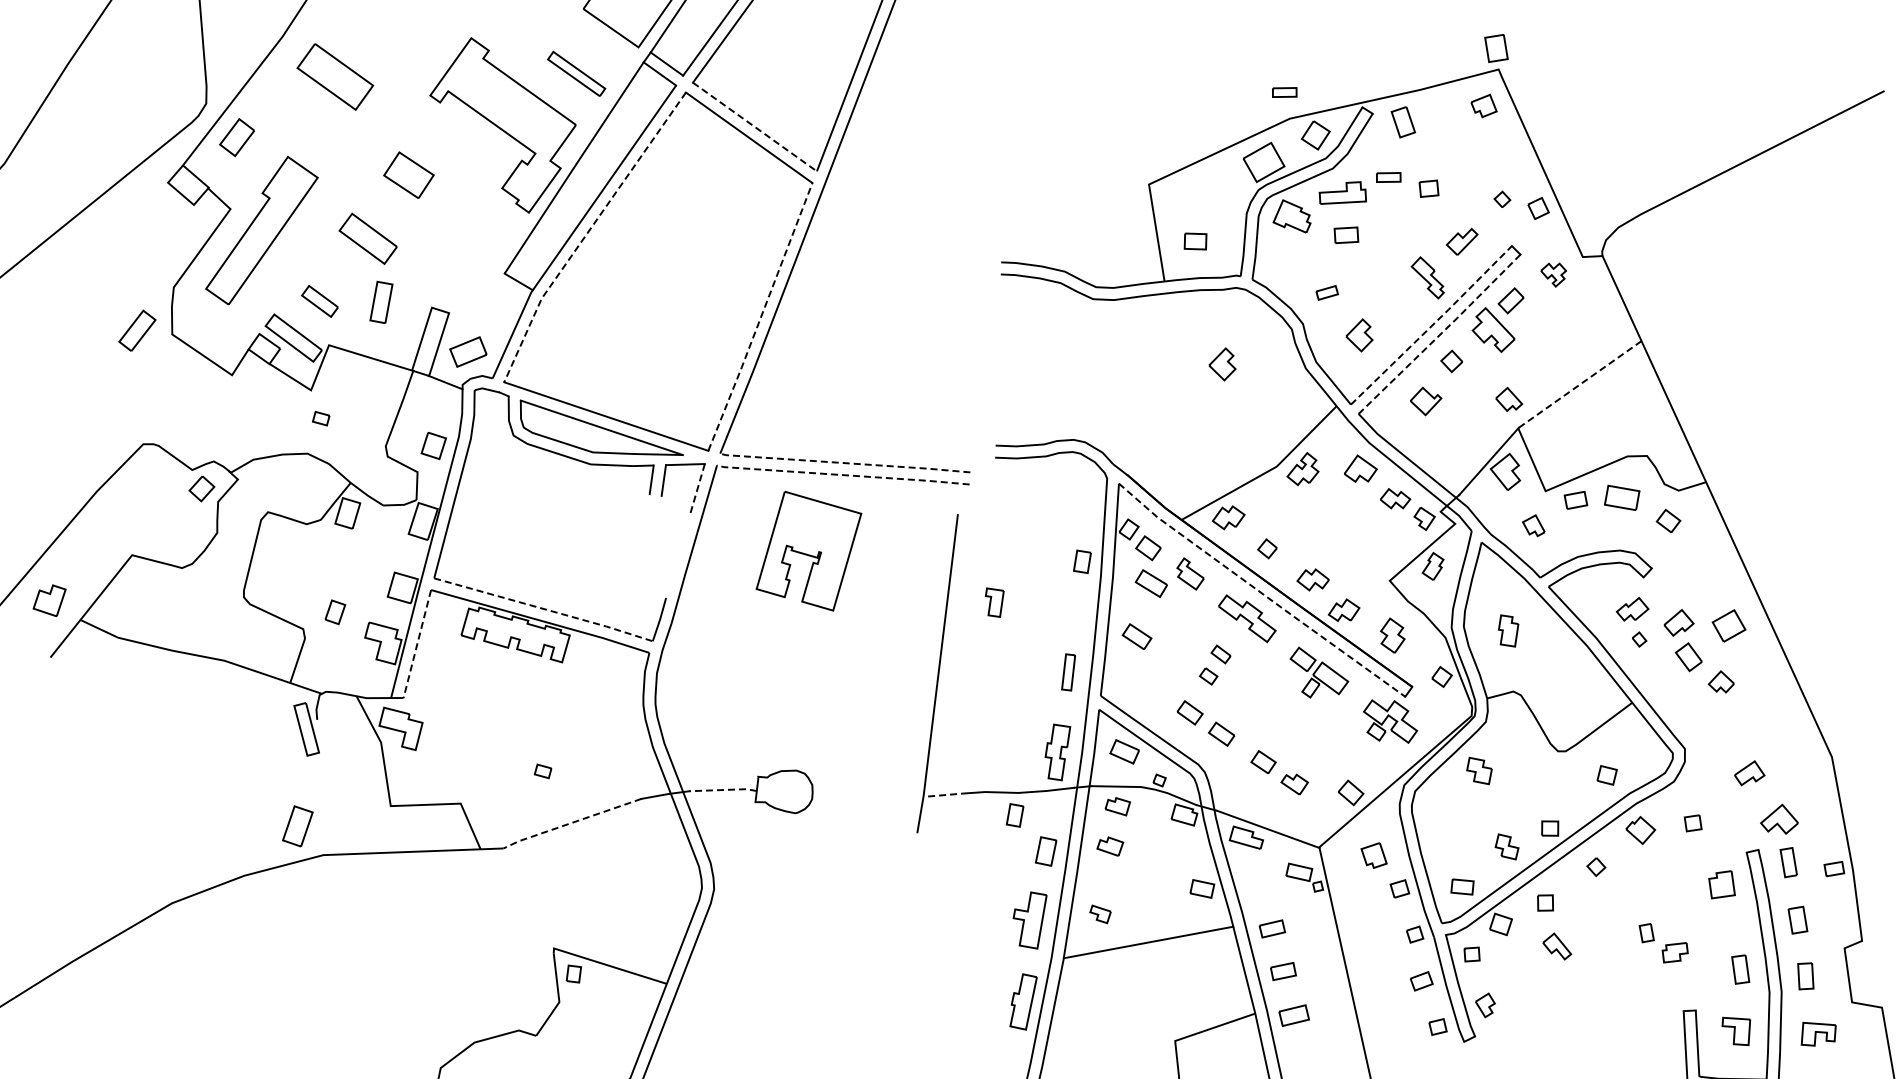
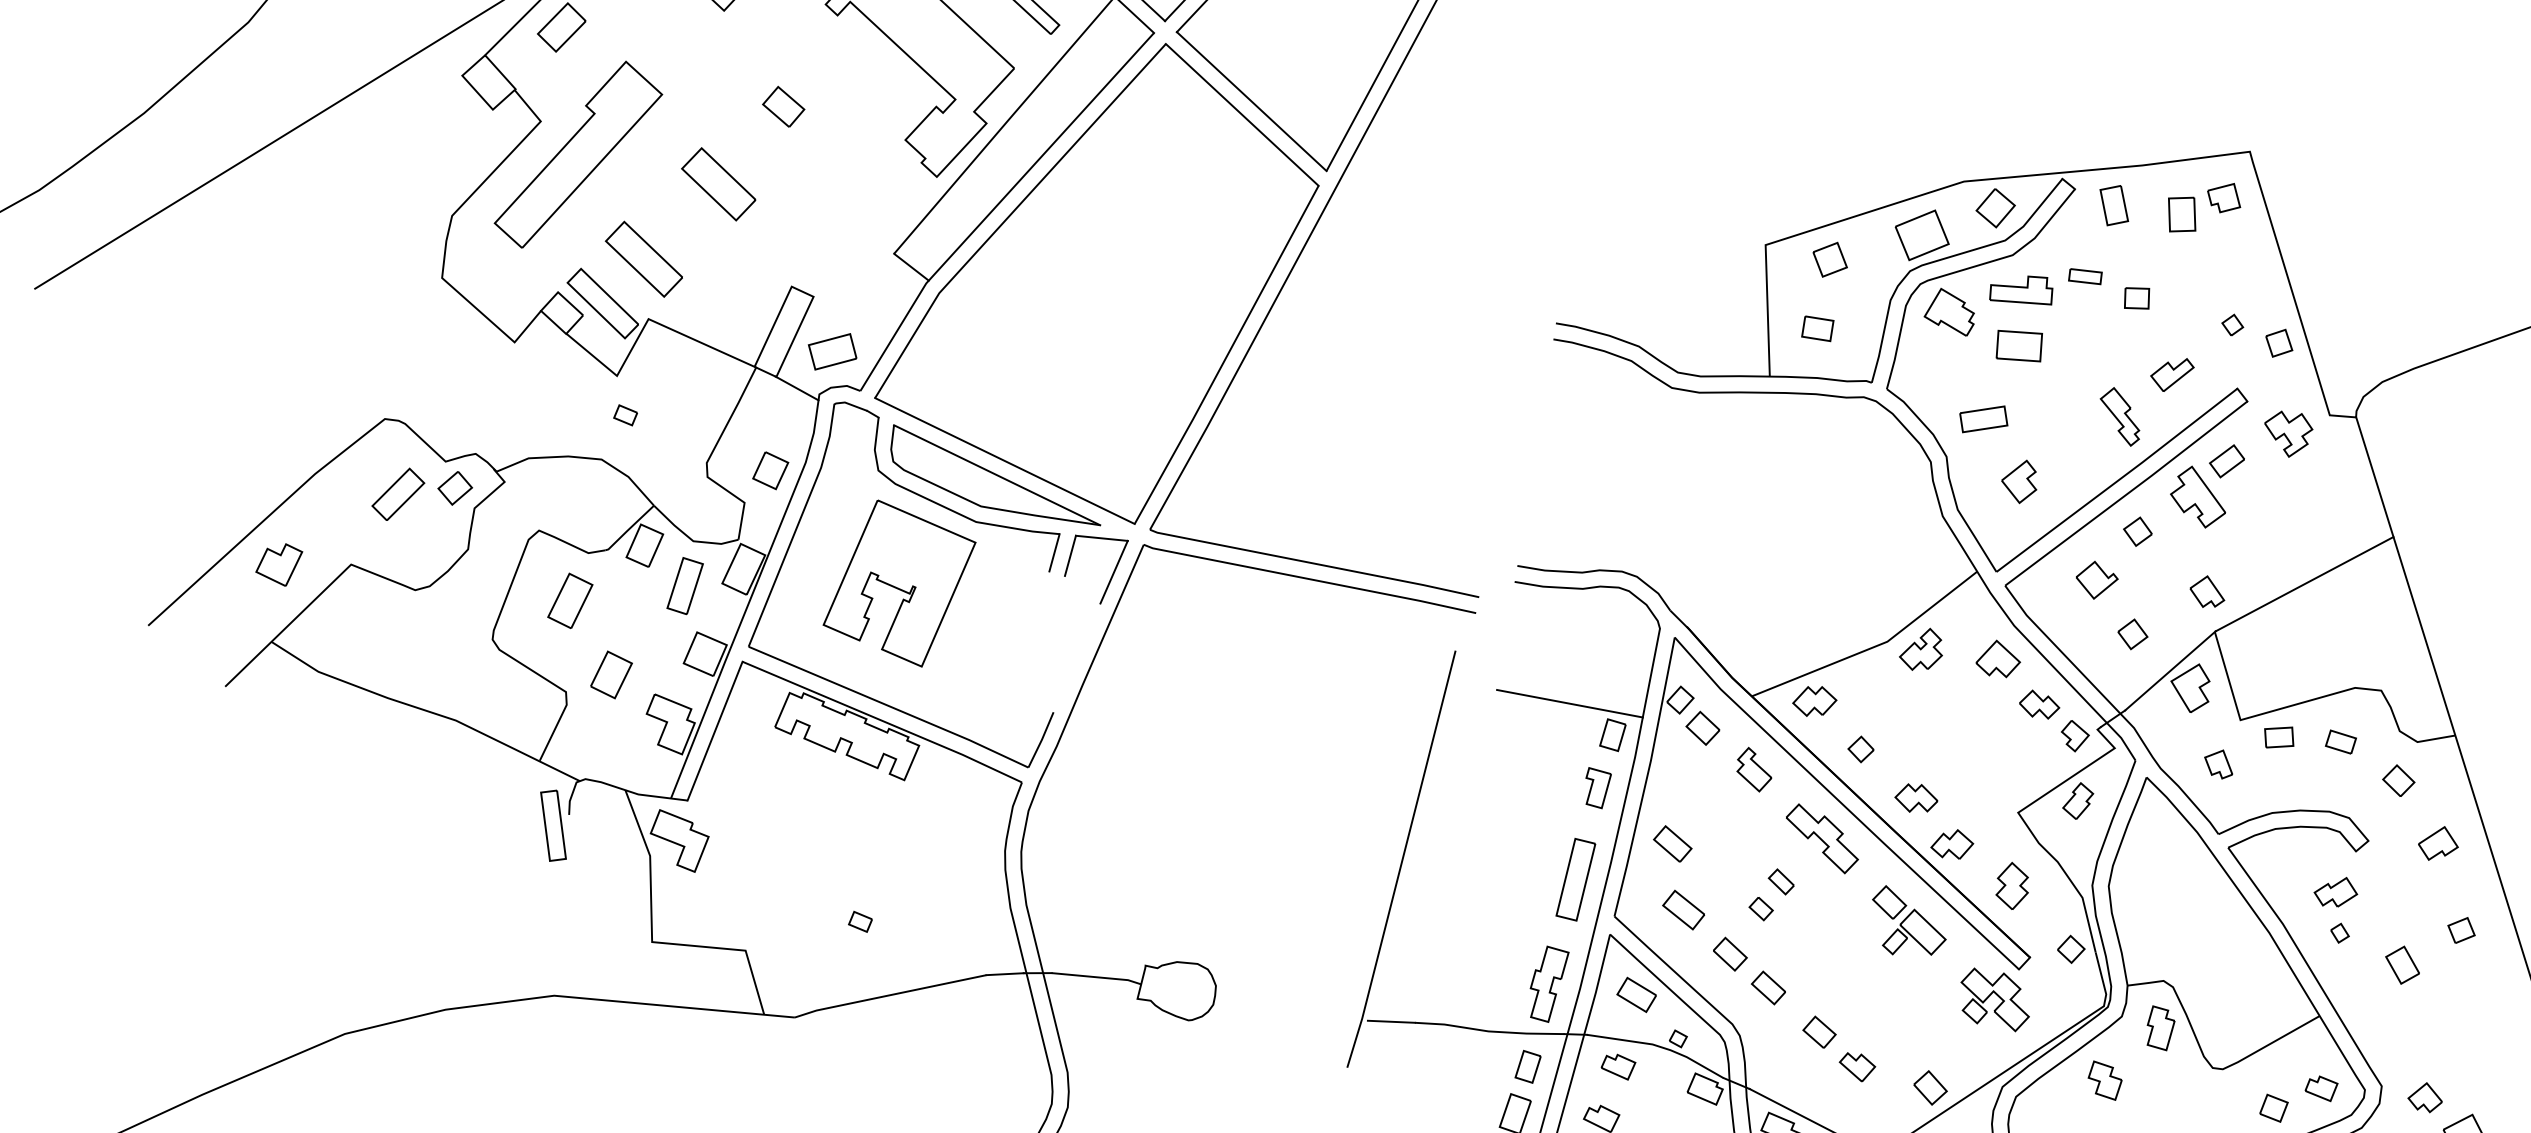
part: (1496, 48) -> (2182, 214), moved
part: (1284, 92) -> (1961, 145), removed
line: (755, 127) -> (1252, 102), dashed -> solid
part: (408, 175) -> (783, 107), size x0.62
part: (1198, 189) -> (1830, 260), added
line: (587, 233) -> (1011, 214), dashed -> solid
part: (1346, 235) -> (2019, 346), size x1.43
part: (1553, 274) -> (2287, 433), size x1.43
part: (1327, 292) -> (1984, 418), size x1.67
part: (319, 301) -> (643, 259), size x1.67
part: (381, 301) -> (685, 584), moved
line: (760, 317) -> (1226, 355), dashed -> solid
line: (1432, 325) -> (2118, 480), dashed -> solid
part: (137, 330) -> (398, 494), moved
line: (1440, 334) -> (2127, 494), dashed -> solid
part: (1222, 364) -> (1832, 496), removed
line: (1579, 384) -> (2303, 584), dashed -> solid
part: (1457, 437) -> (2132, 633), added
line: (845, 463) -> (1314, 564), dashed -> solid
line: (842, 475) -> (1308, 579), dashed -> solid
line: (697, 488) -> (1113, 572), dashed -> solid
part: (1621, 497) -> (2340, 741), size x0.62
line: (1047, 542) -> (1569, 703), added
part: (808, 551) -> (898, 583), moved
part: (1150, 583) -> (1682, 909), moved
line: (1260, 592) -> (1844, 806), dashed -> solid
part: (49, 600) -> (278, 563), moved
part: (994, 602) -> (1596, 788), moved
line: (544, 609) -> (889, 706), dashed -> solid
part: (335, 612) -> (611, 675), size x1.43
part: (1678, 622) -> (2438, 843), moved
part: (1729, 625) -> (2461, 929), size x0.62
part: (1508, 630) -> (2160, 1027), moved
line: (417, 644) -> (715, 731), dashed -> solid
part: (1068, 672) -> (1575, 879), size x1.67
part: (1720, 681) -> (2424, 1096), moved
part: (1640, 755) -> (2321, 1087), added
line: (724, 789) -> (1098, 976), dashed -> solid
line: (945, 795) -> (1391, 1022), dashed -> solid
part: (1014, 815) -> (1527, 1066), moved
line: (571, 823) -> (889, 995), dashed -> solid
part: (297, 826) -> (569, 601), moved

